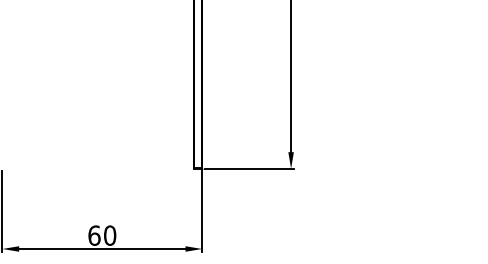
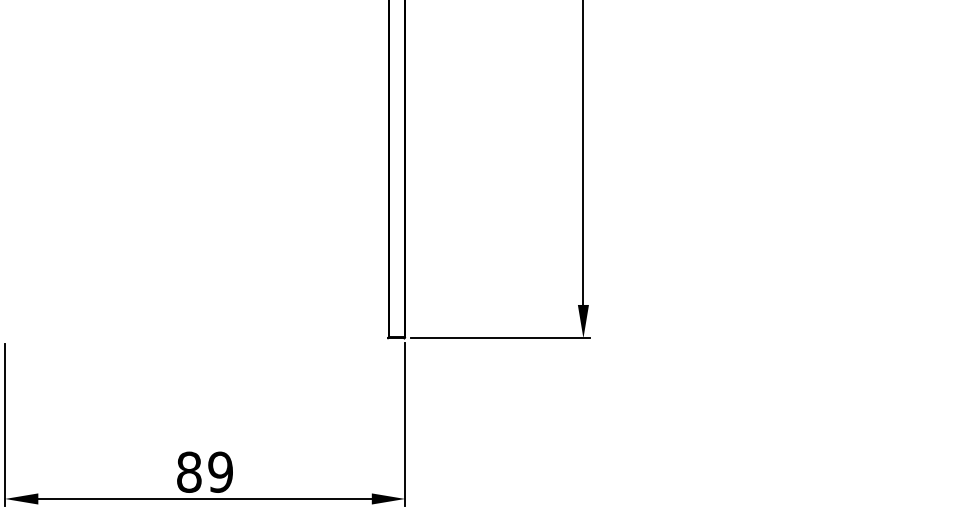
text: (102, 235) -> (205, 471), 60 -> 89

